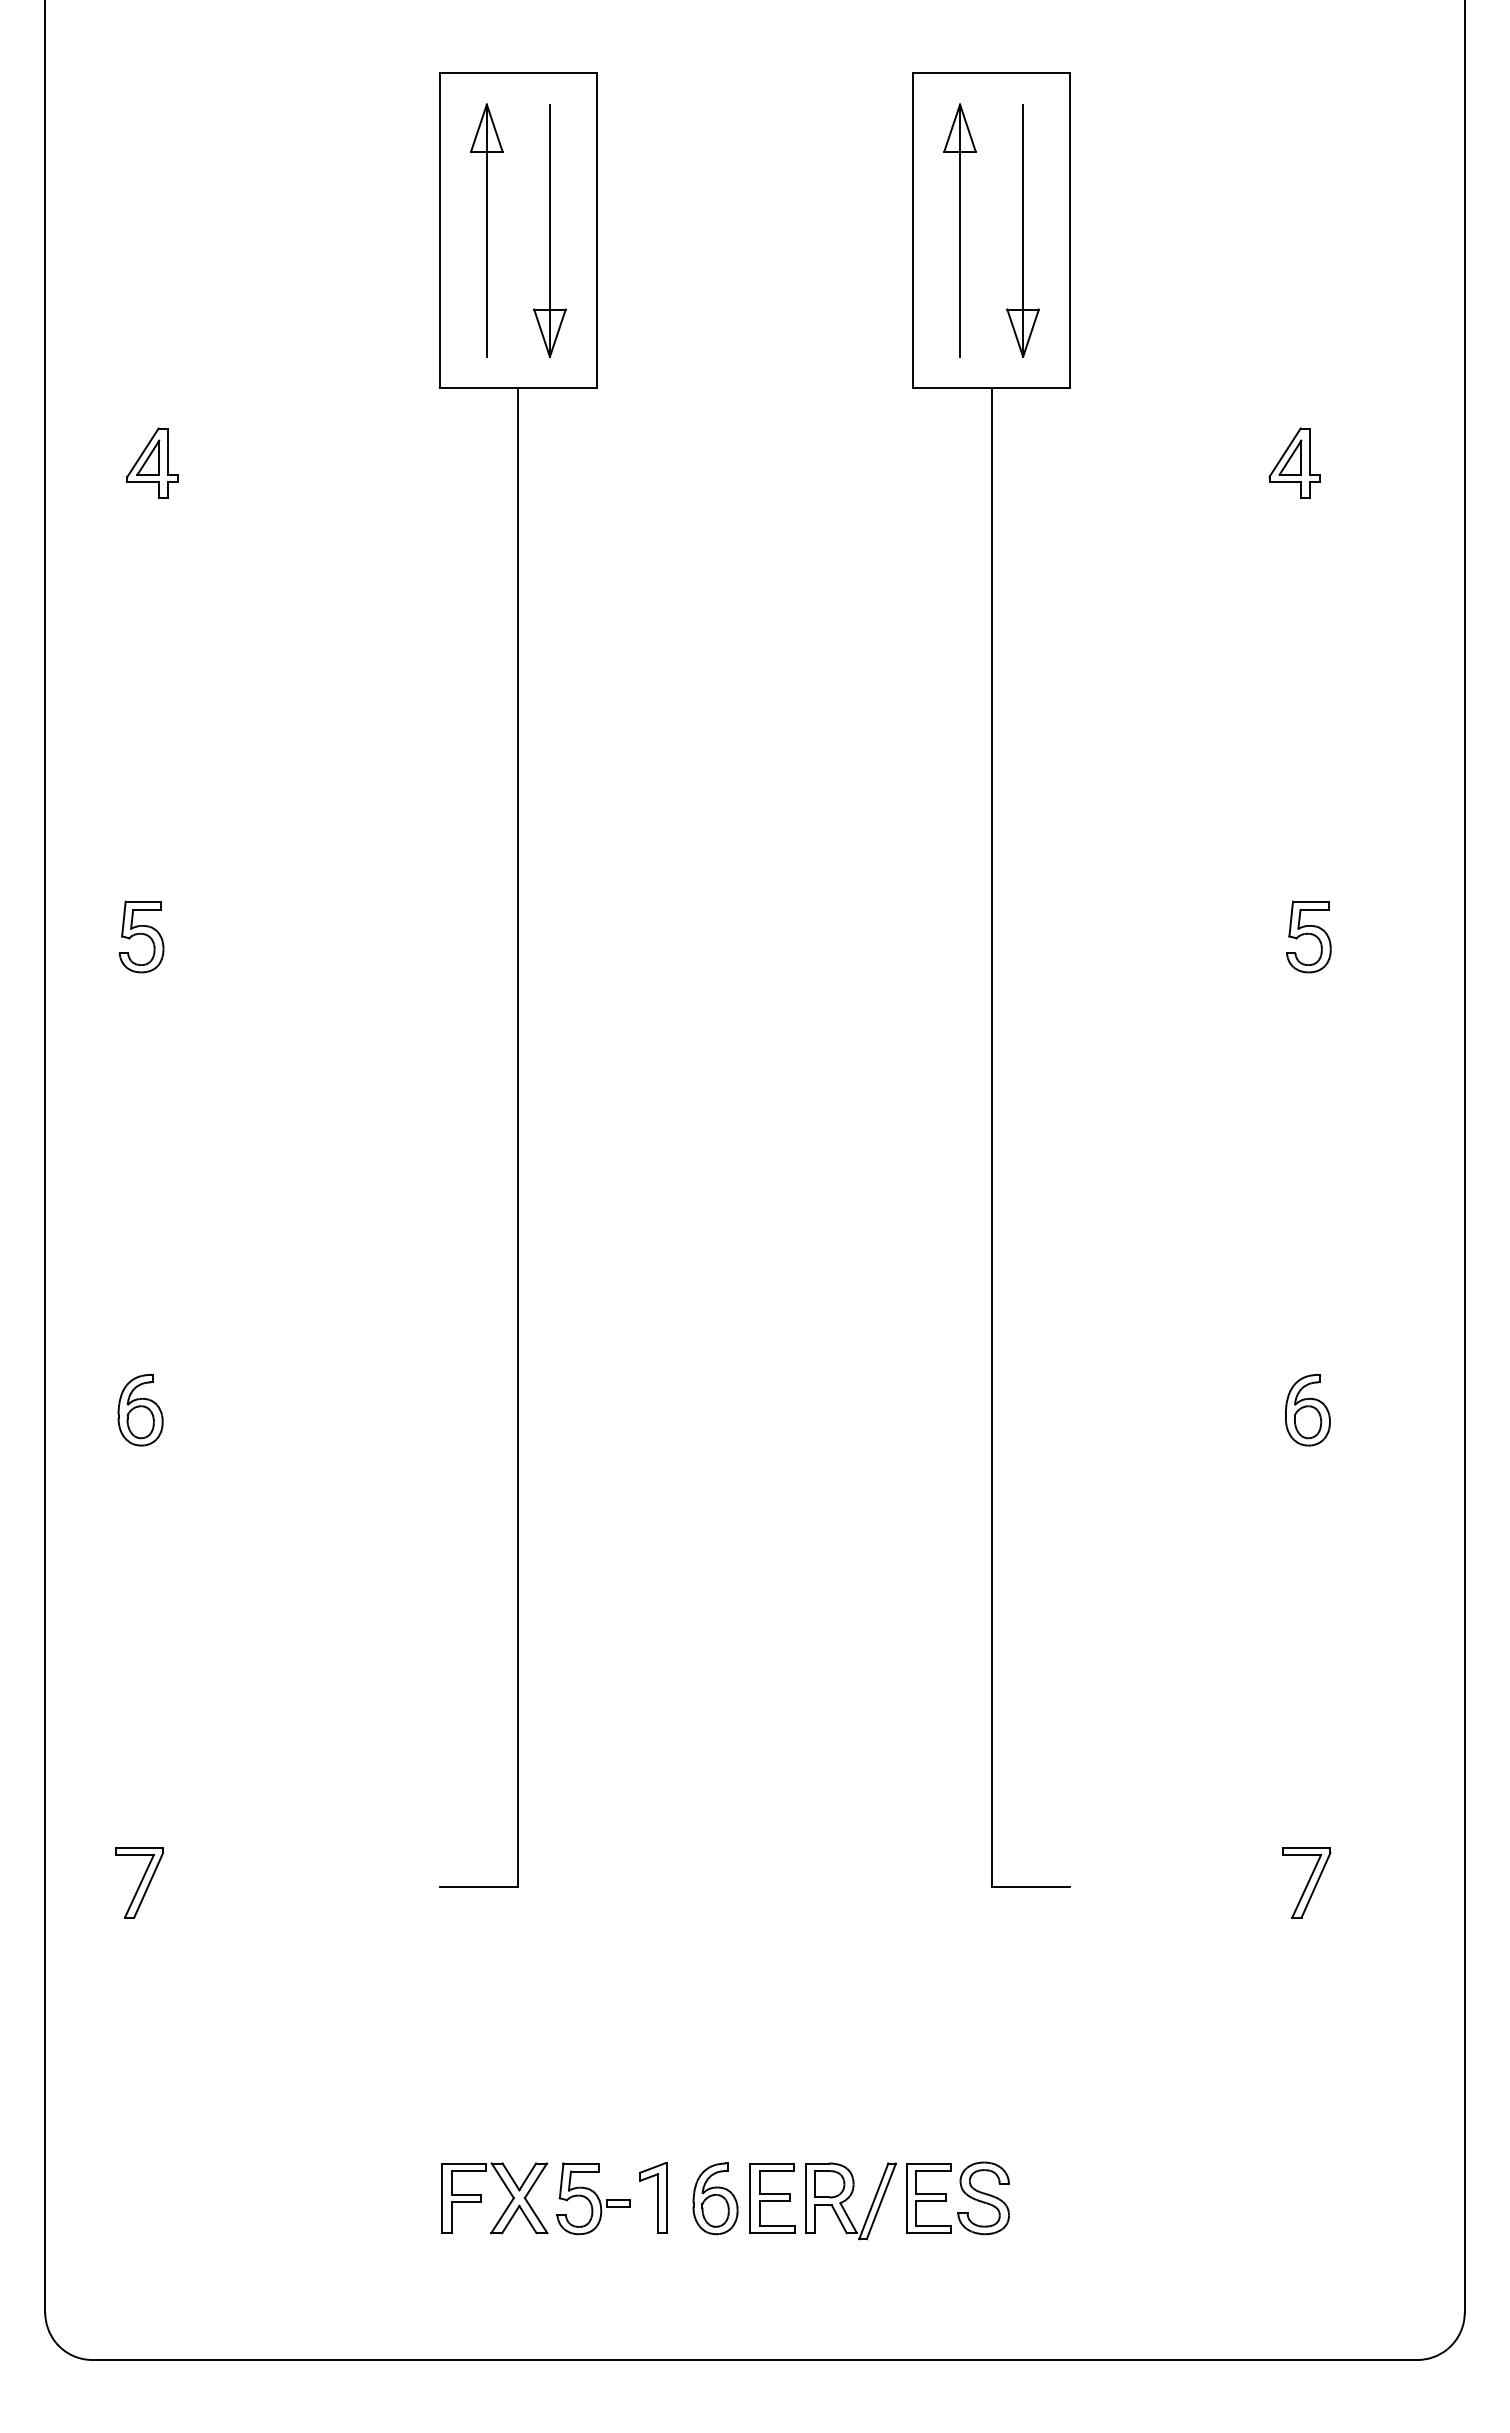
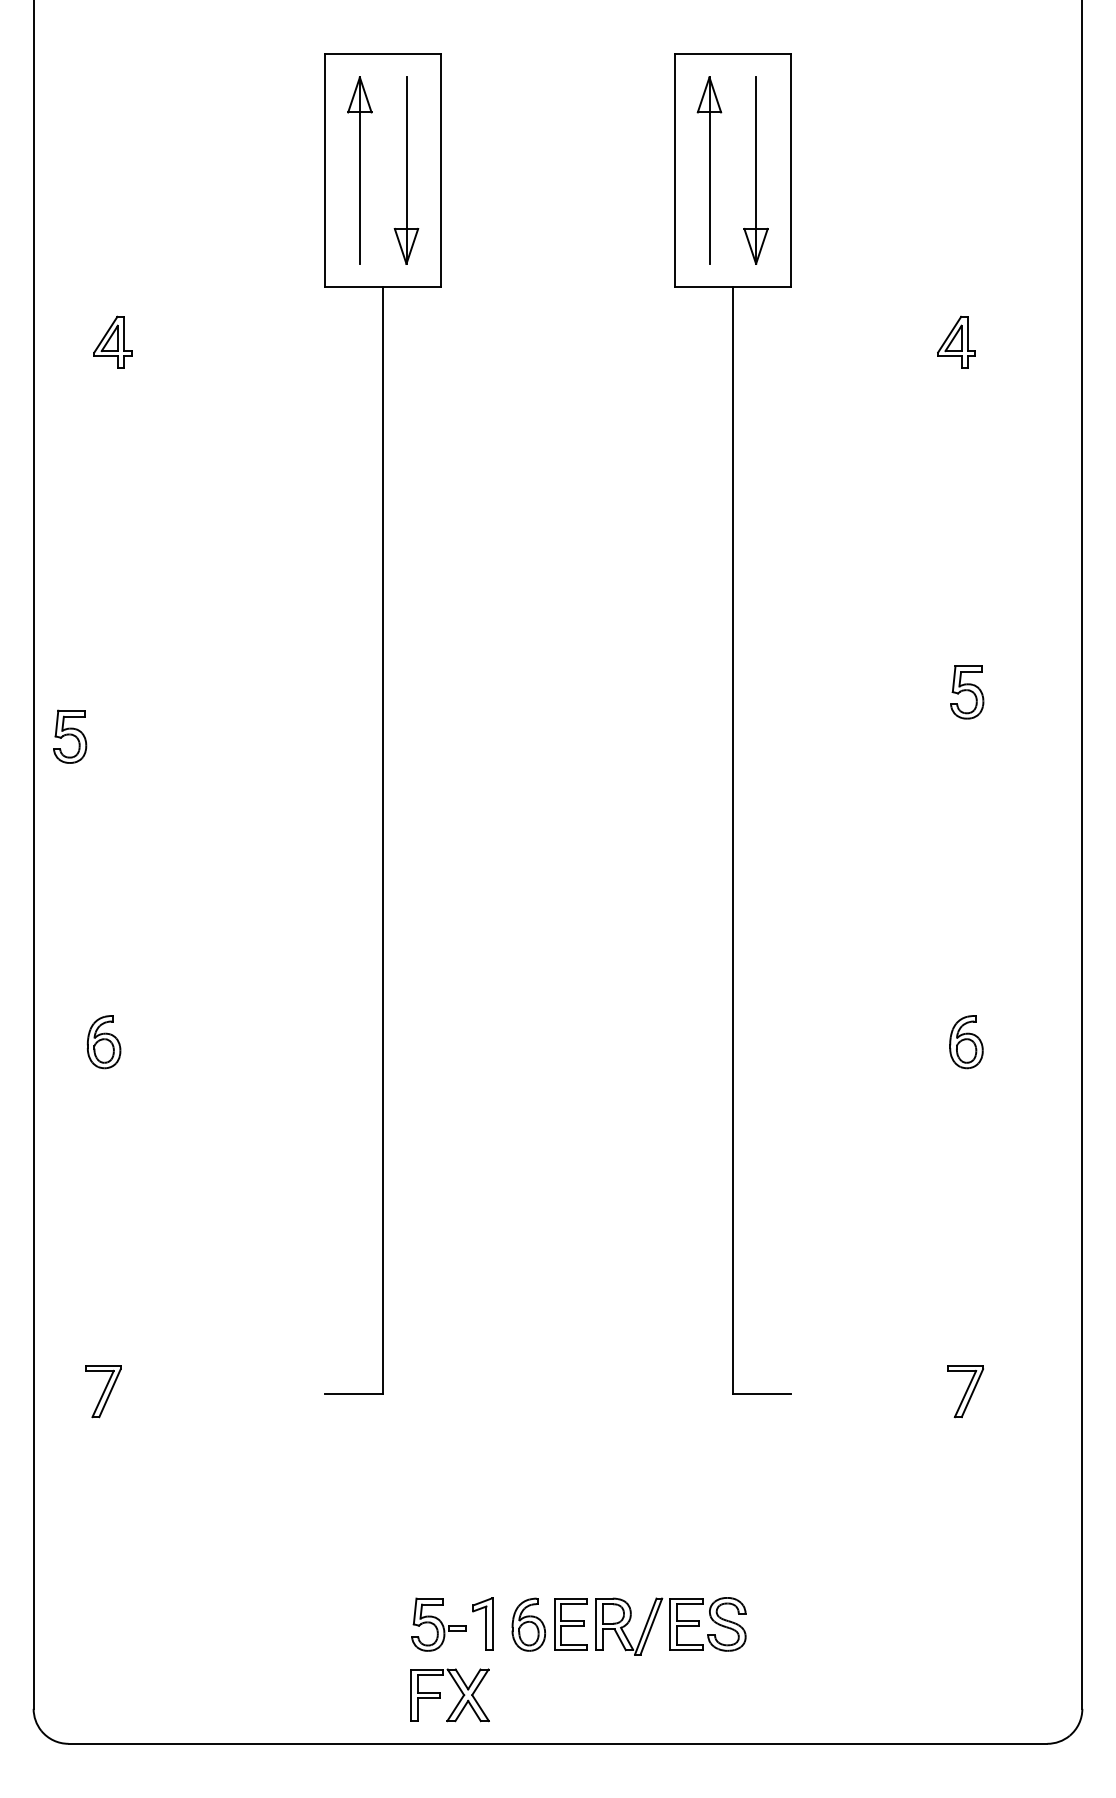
part: (141, 936) -> (70, 736), moved
part: (481, 2198) -> (440, 1695), moved

